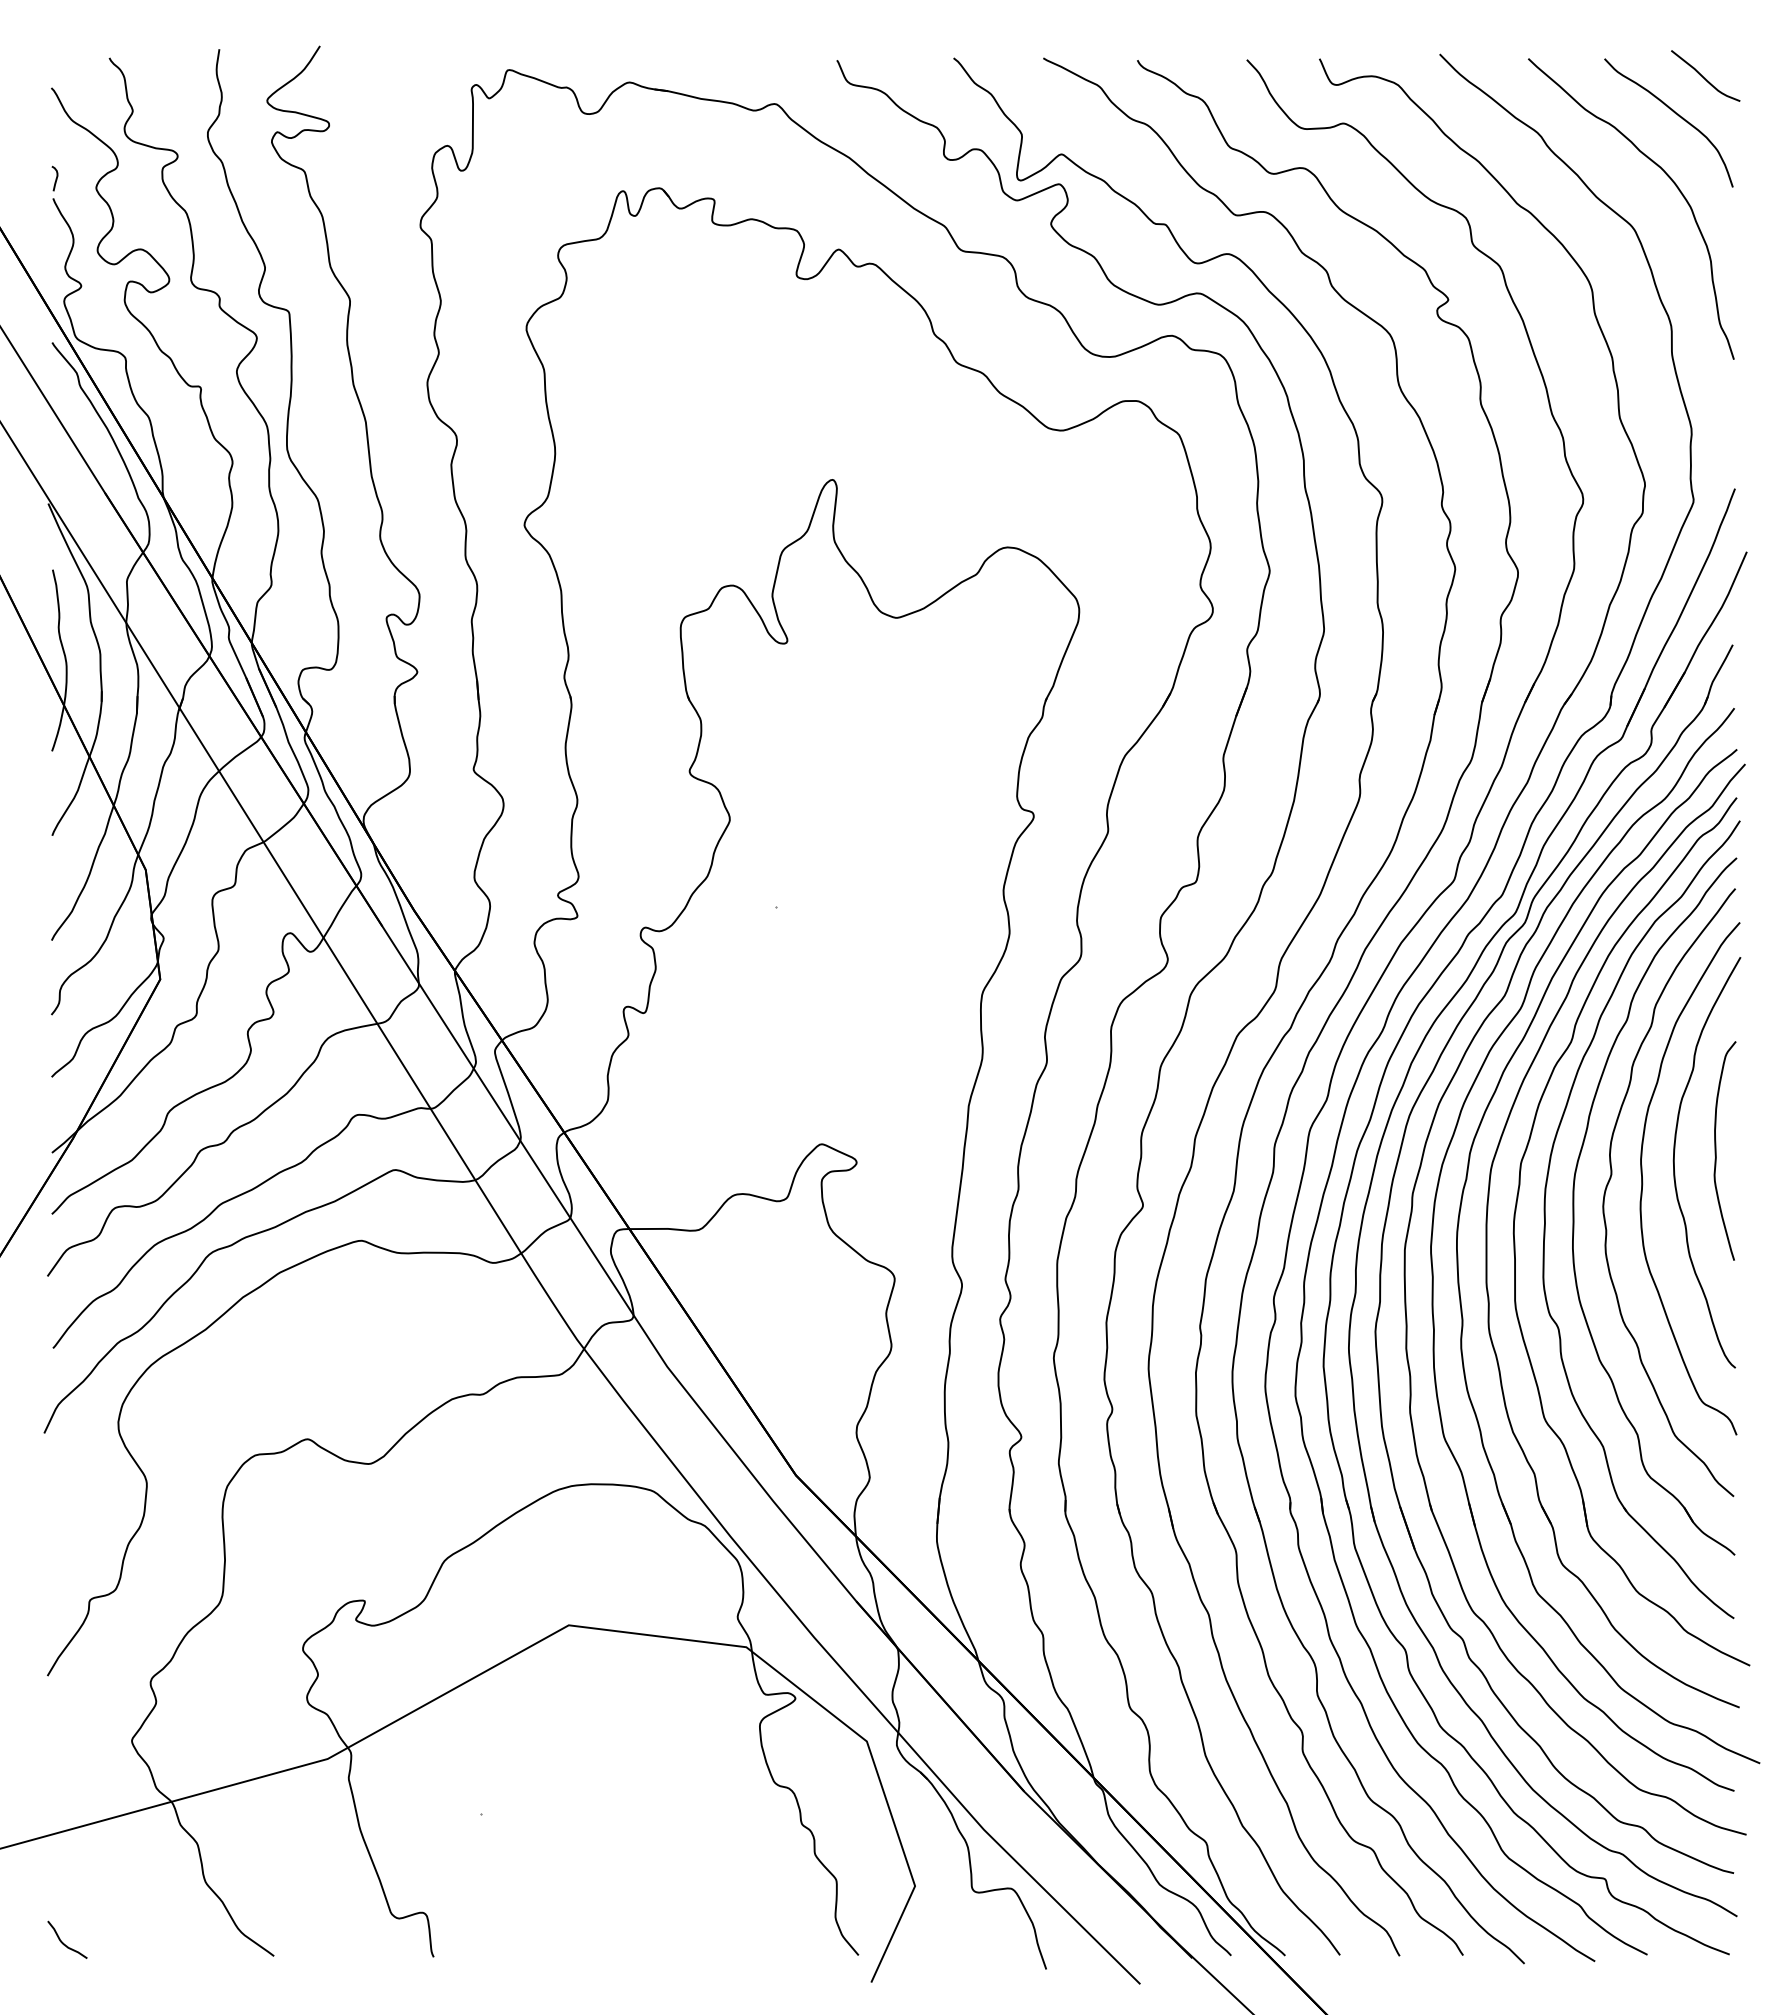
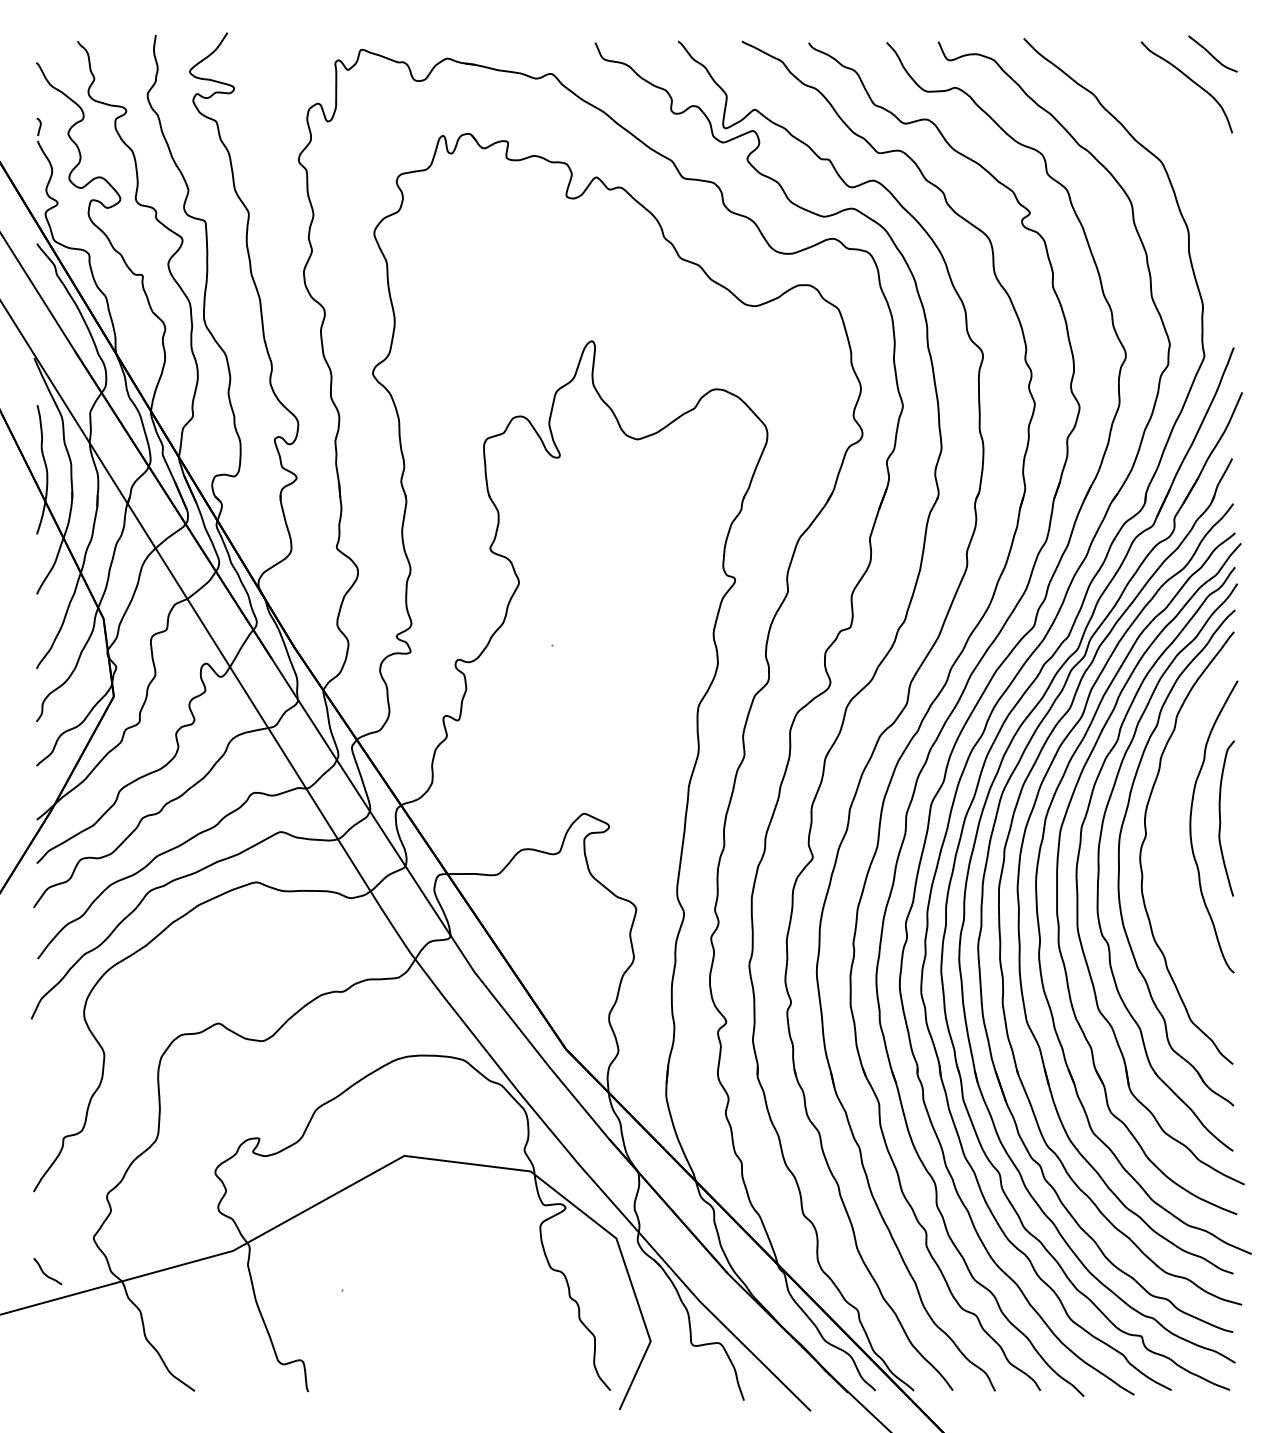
curve: (1665, 174) -> (1184, 124), removed
curve: (1643, 1181) -> (1168, 840), removed
curve: (63, 1942) -> (45, 1273), moved

